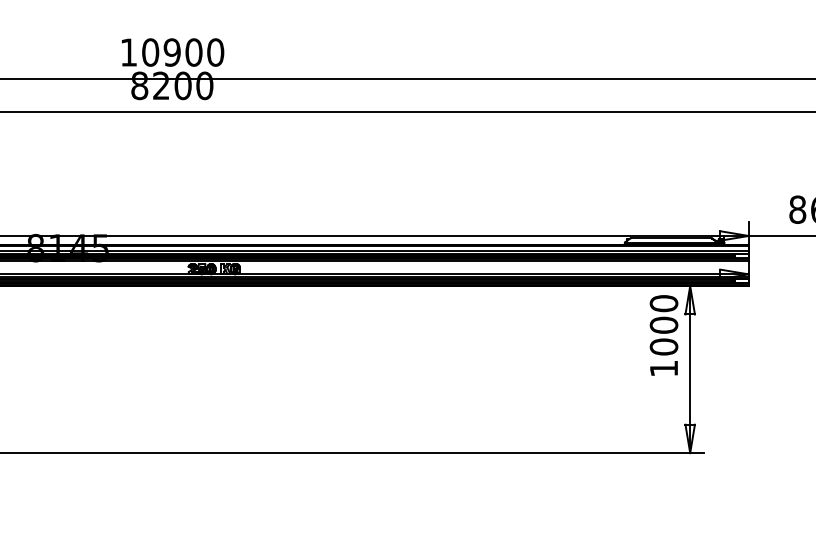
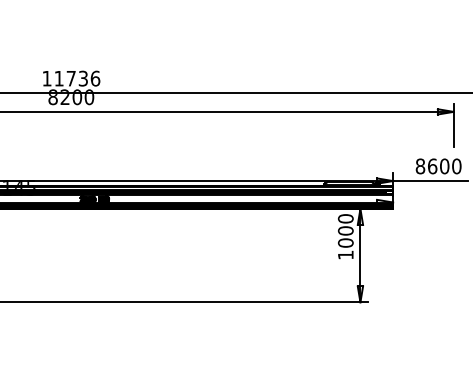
text: (183, 52) -> (77, 78), 10900 -> 11736

